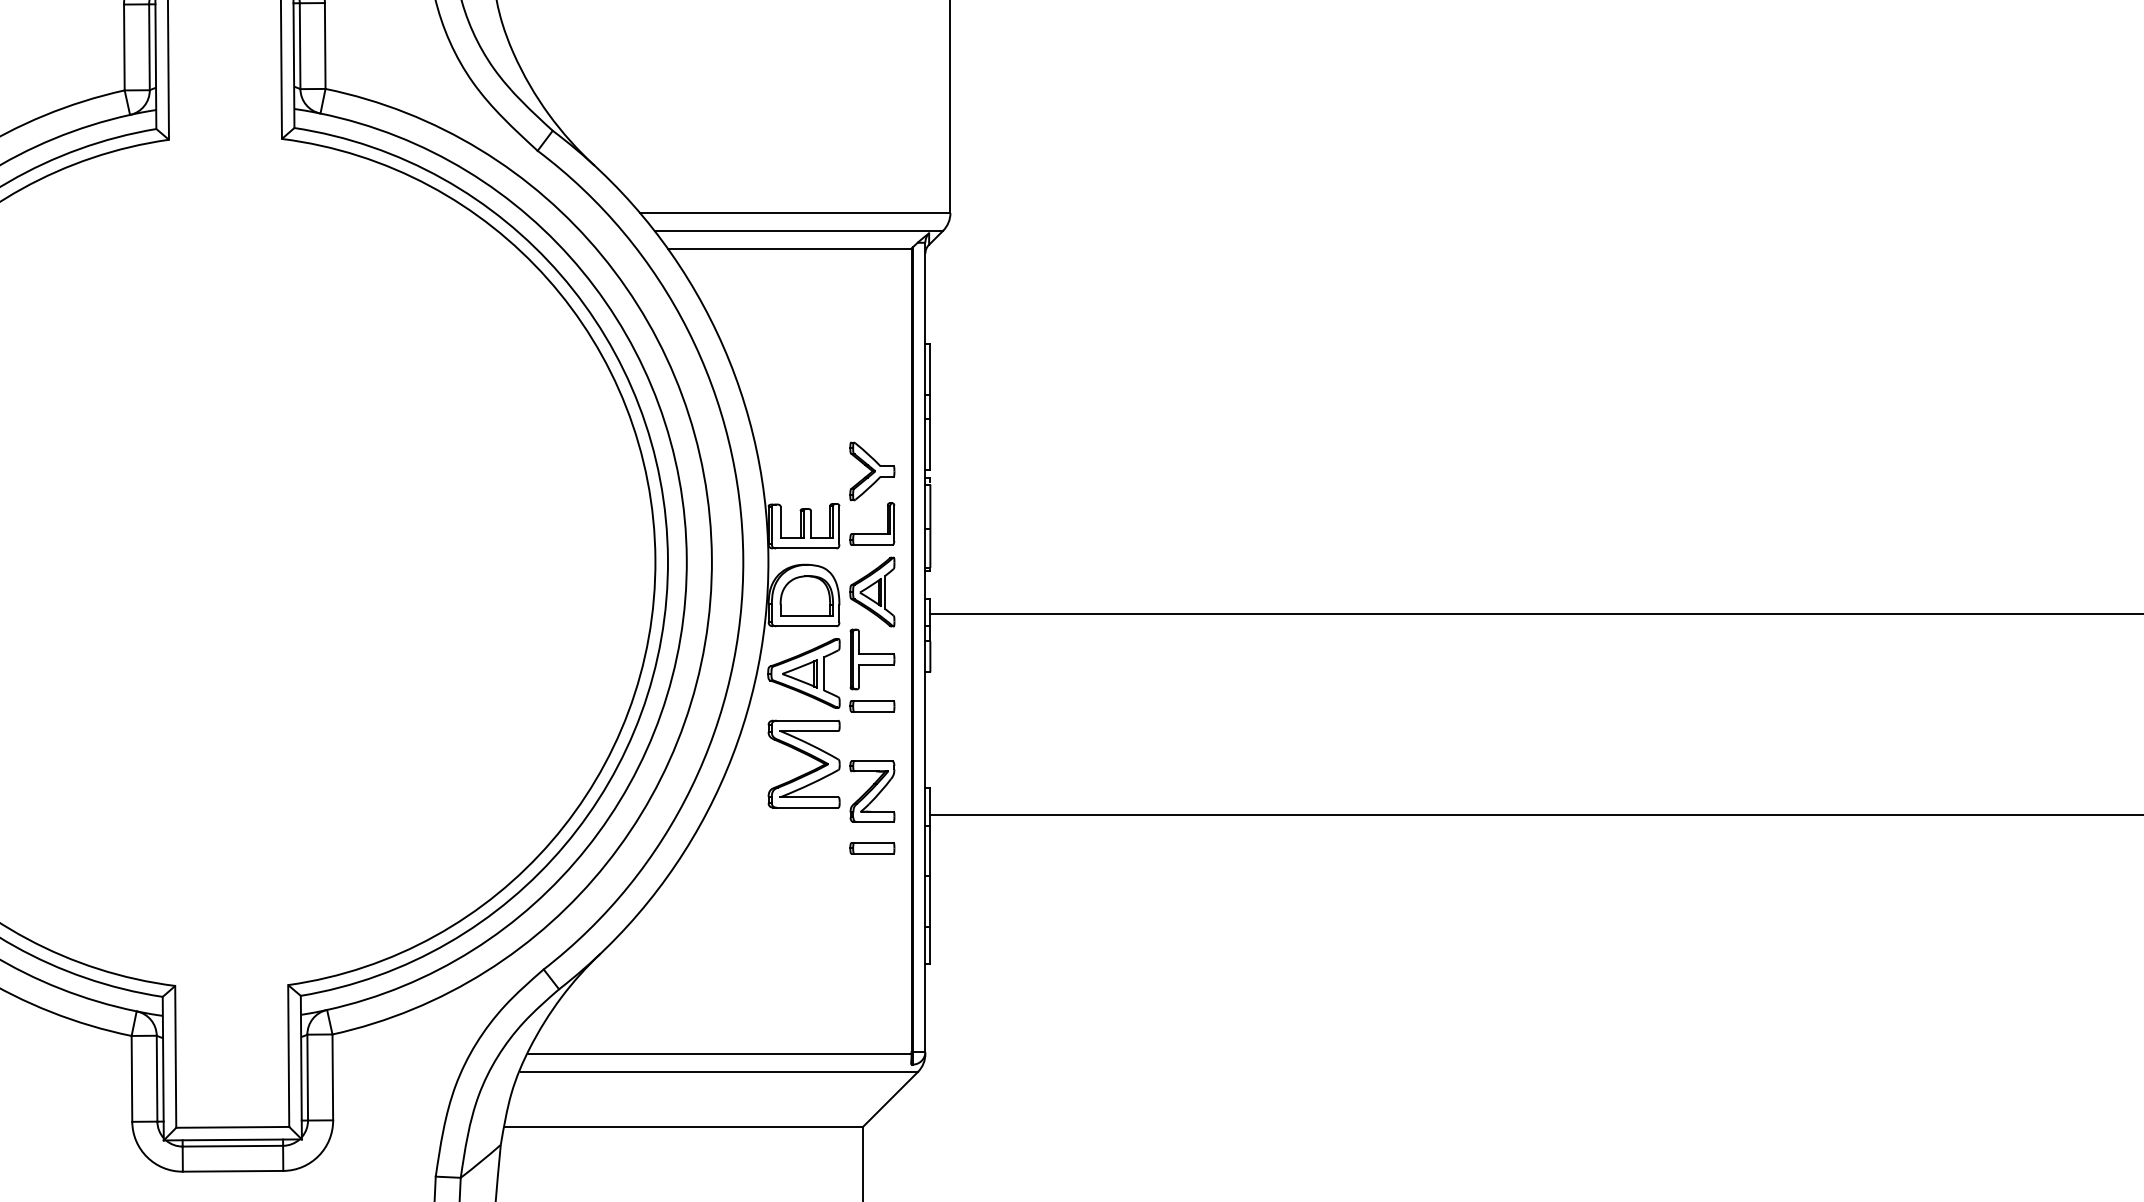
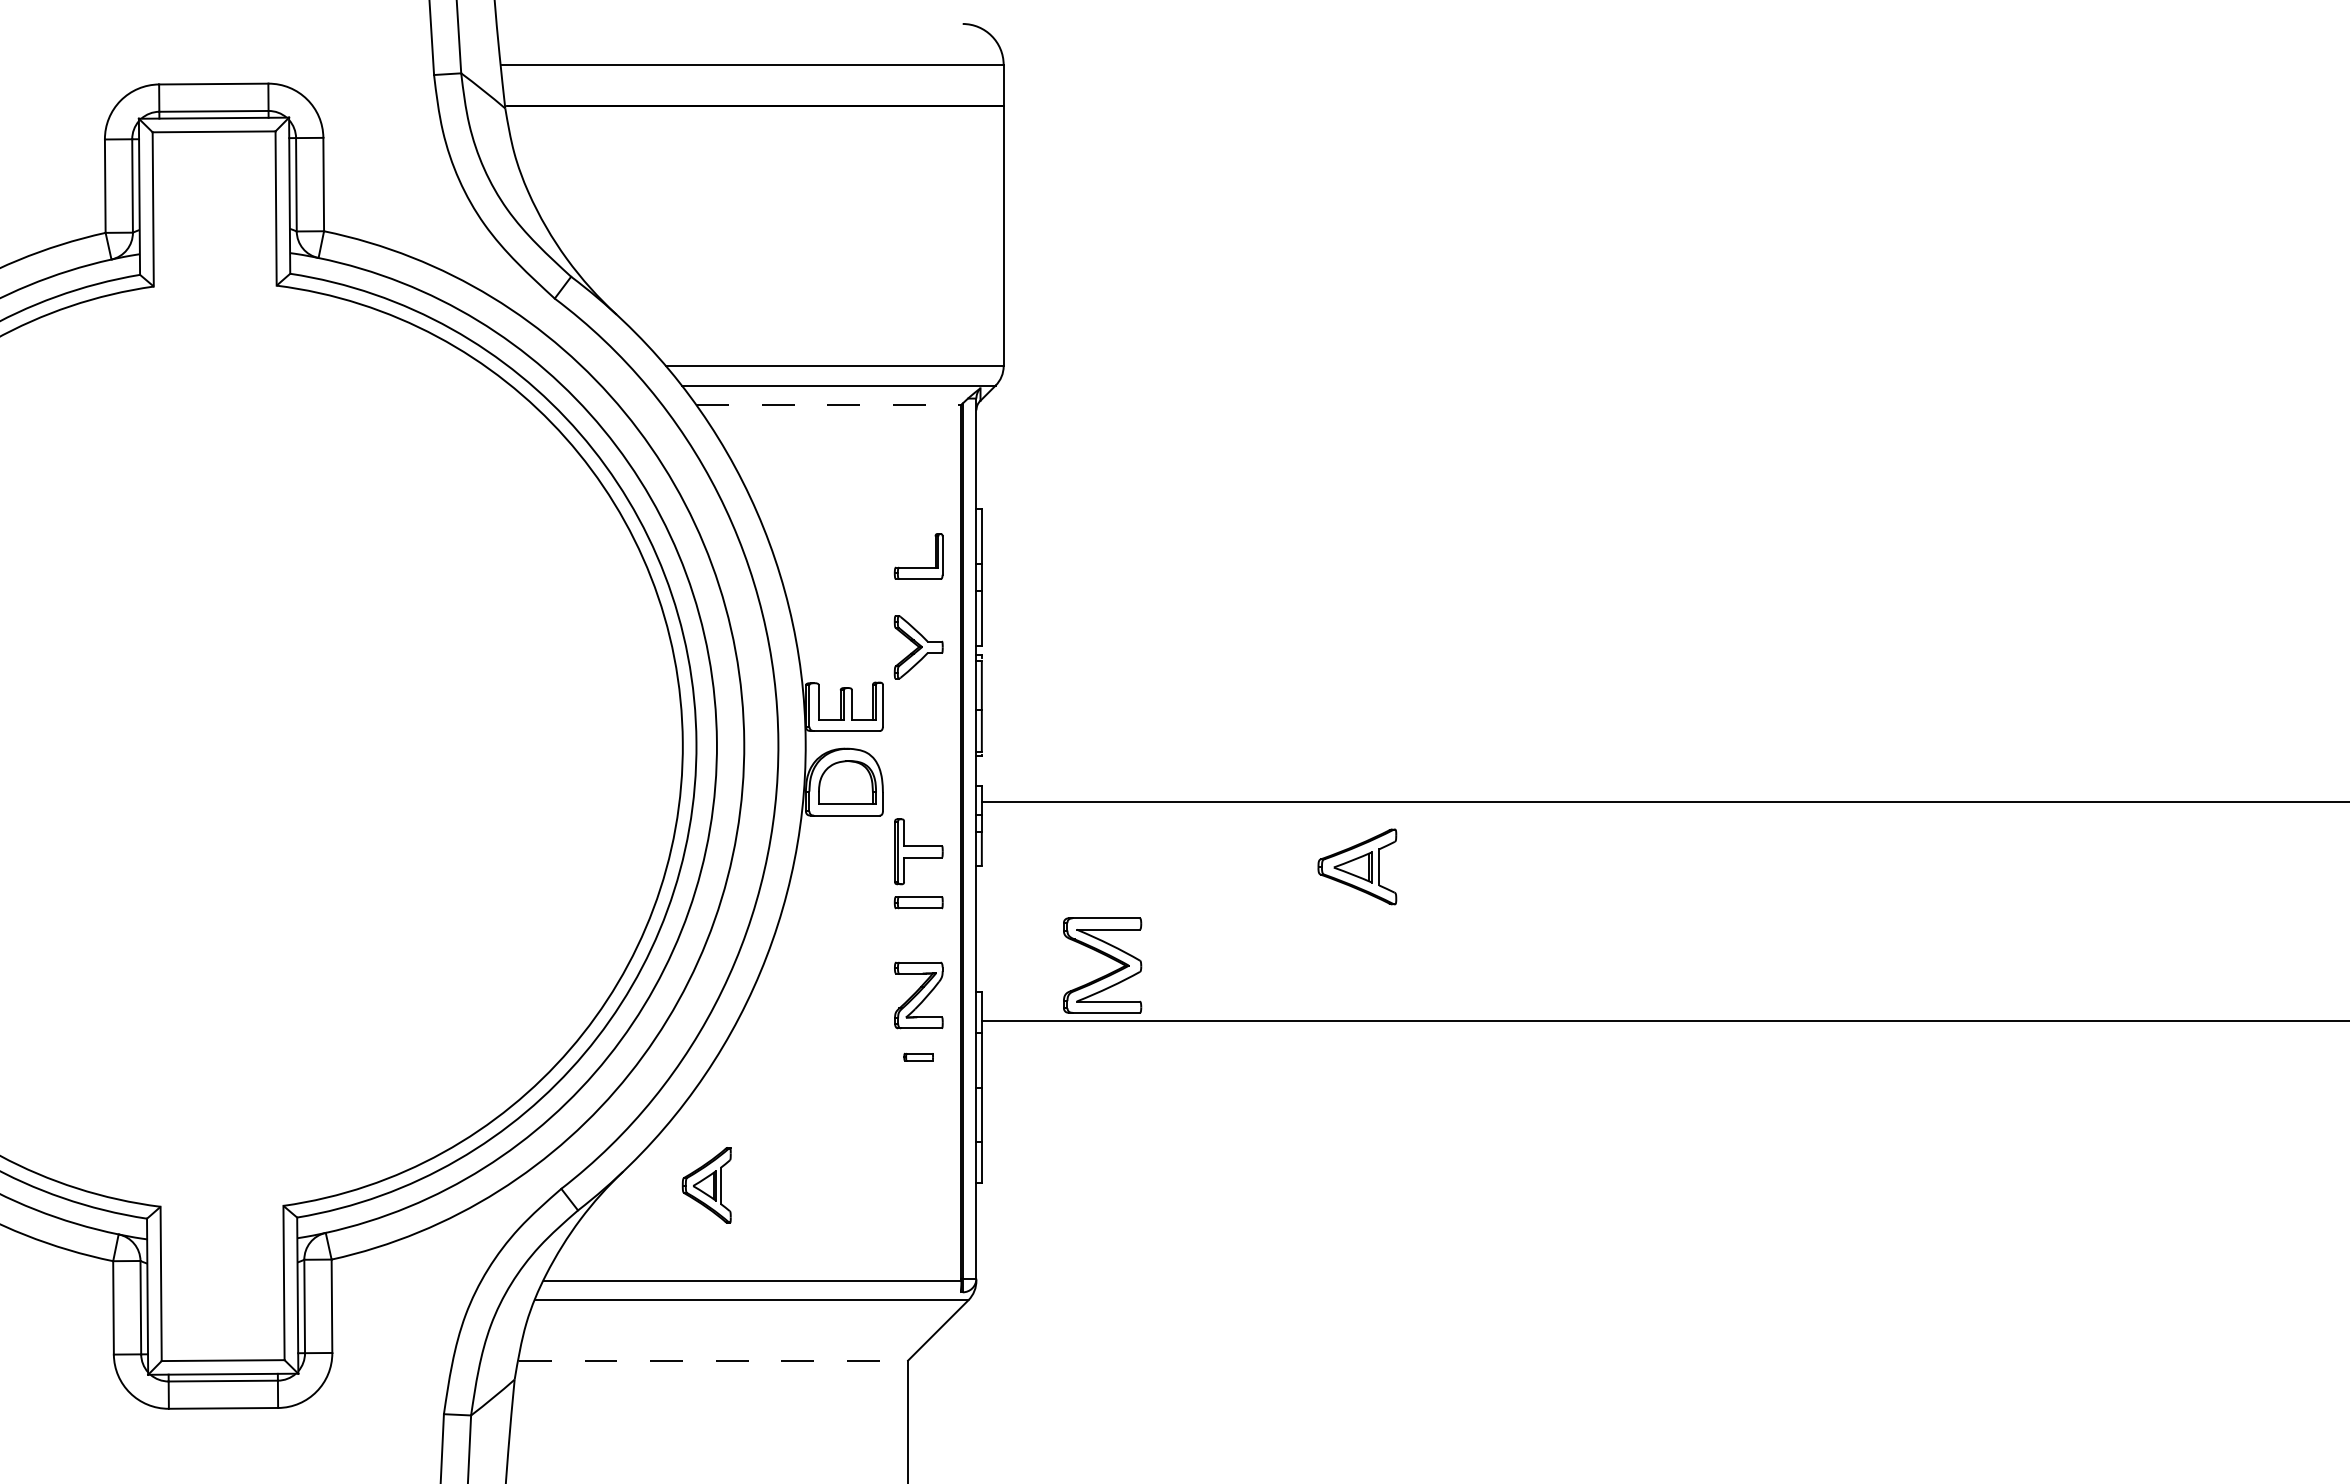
line: (789, 248) -> (828, 404), solid -> dashed
part: (872, 534) -> (918, 567), moved
part: (872, 592) -> (706, 1185), moved
part: (804, 673) -> (1357, 866), moved
part: (808, 756) -> (1107, 957), moved
part: (872, 847) -> (918, 1056), size x0.6
line: (684, 1127) -> (714, 1360), solid -> dashed

